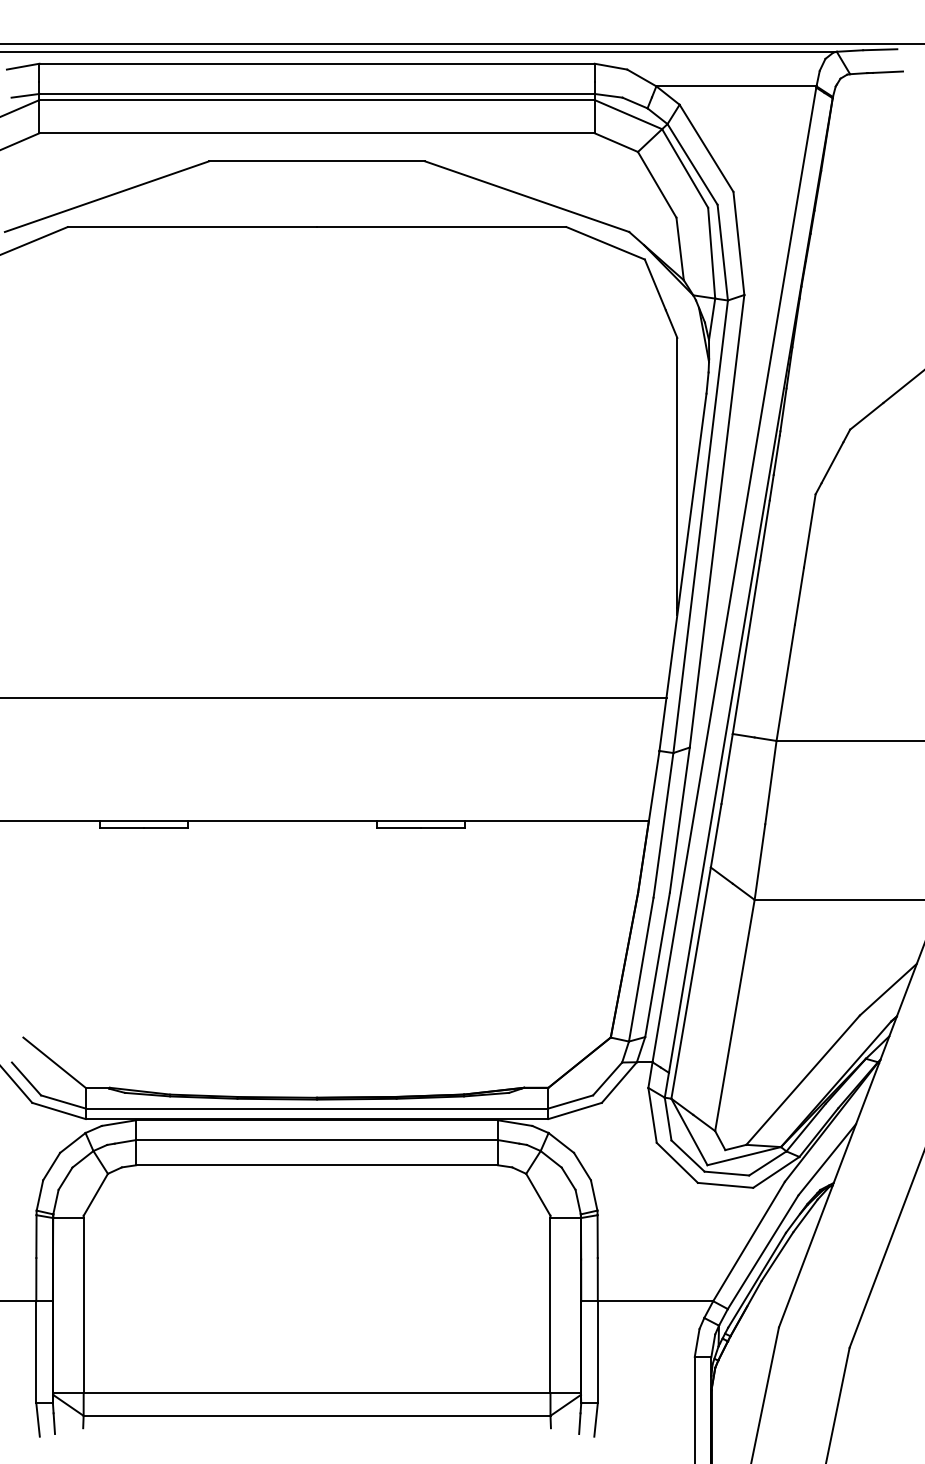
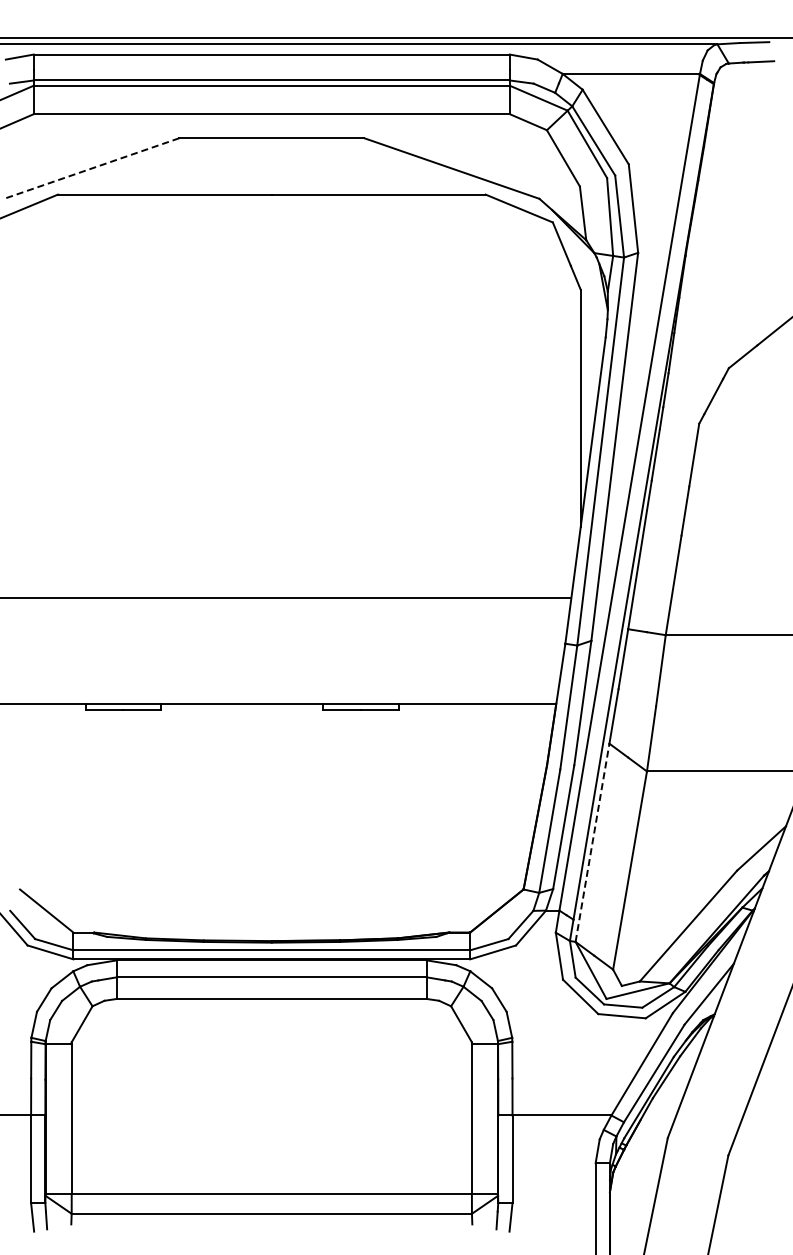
line: (106, 196) -> (91, 168), solid -> dashed
line: (691, 982) -> (592, 842), solid -> dashed

